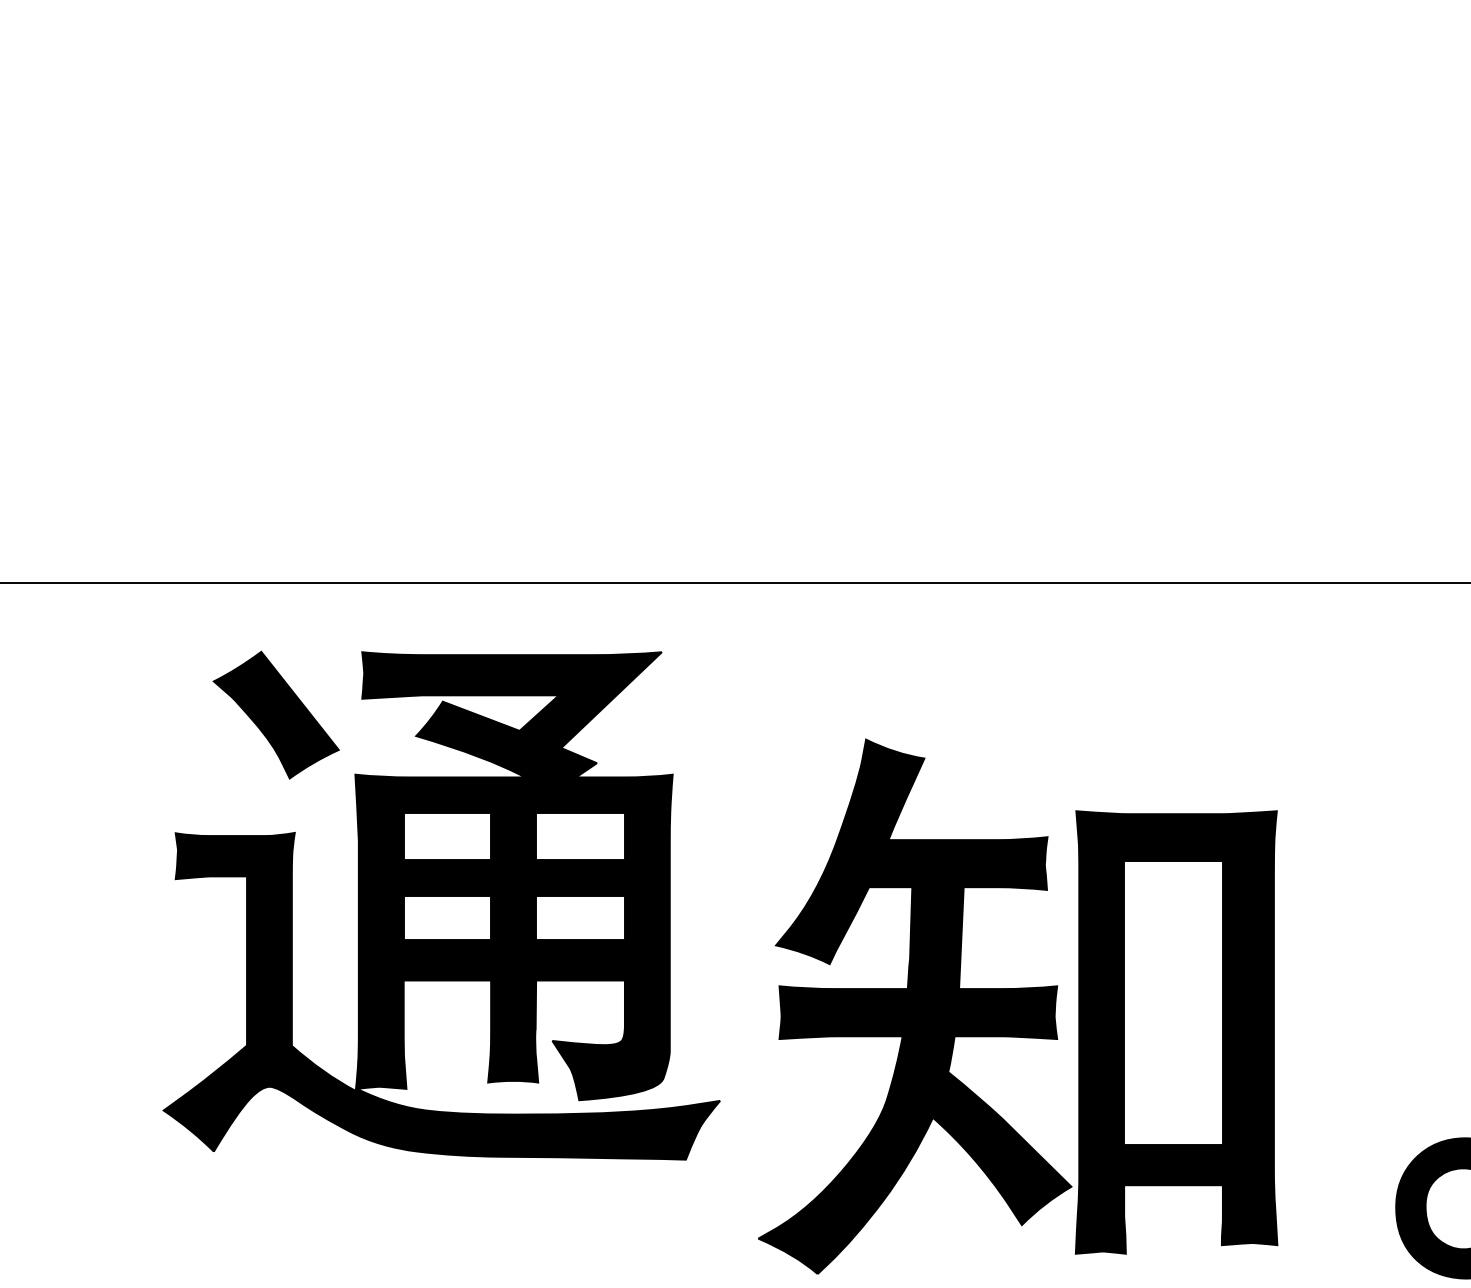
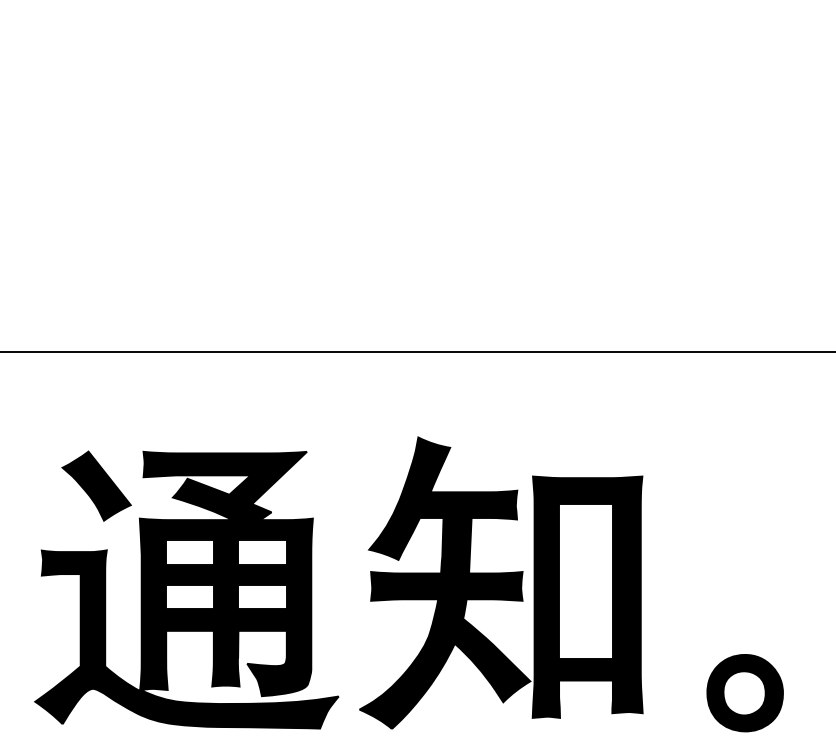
part: (440, 904) -> (186, 589), moved

